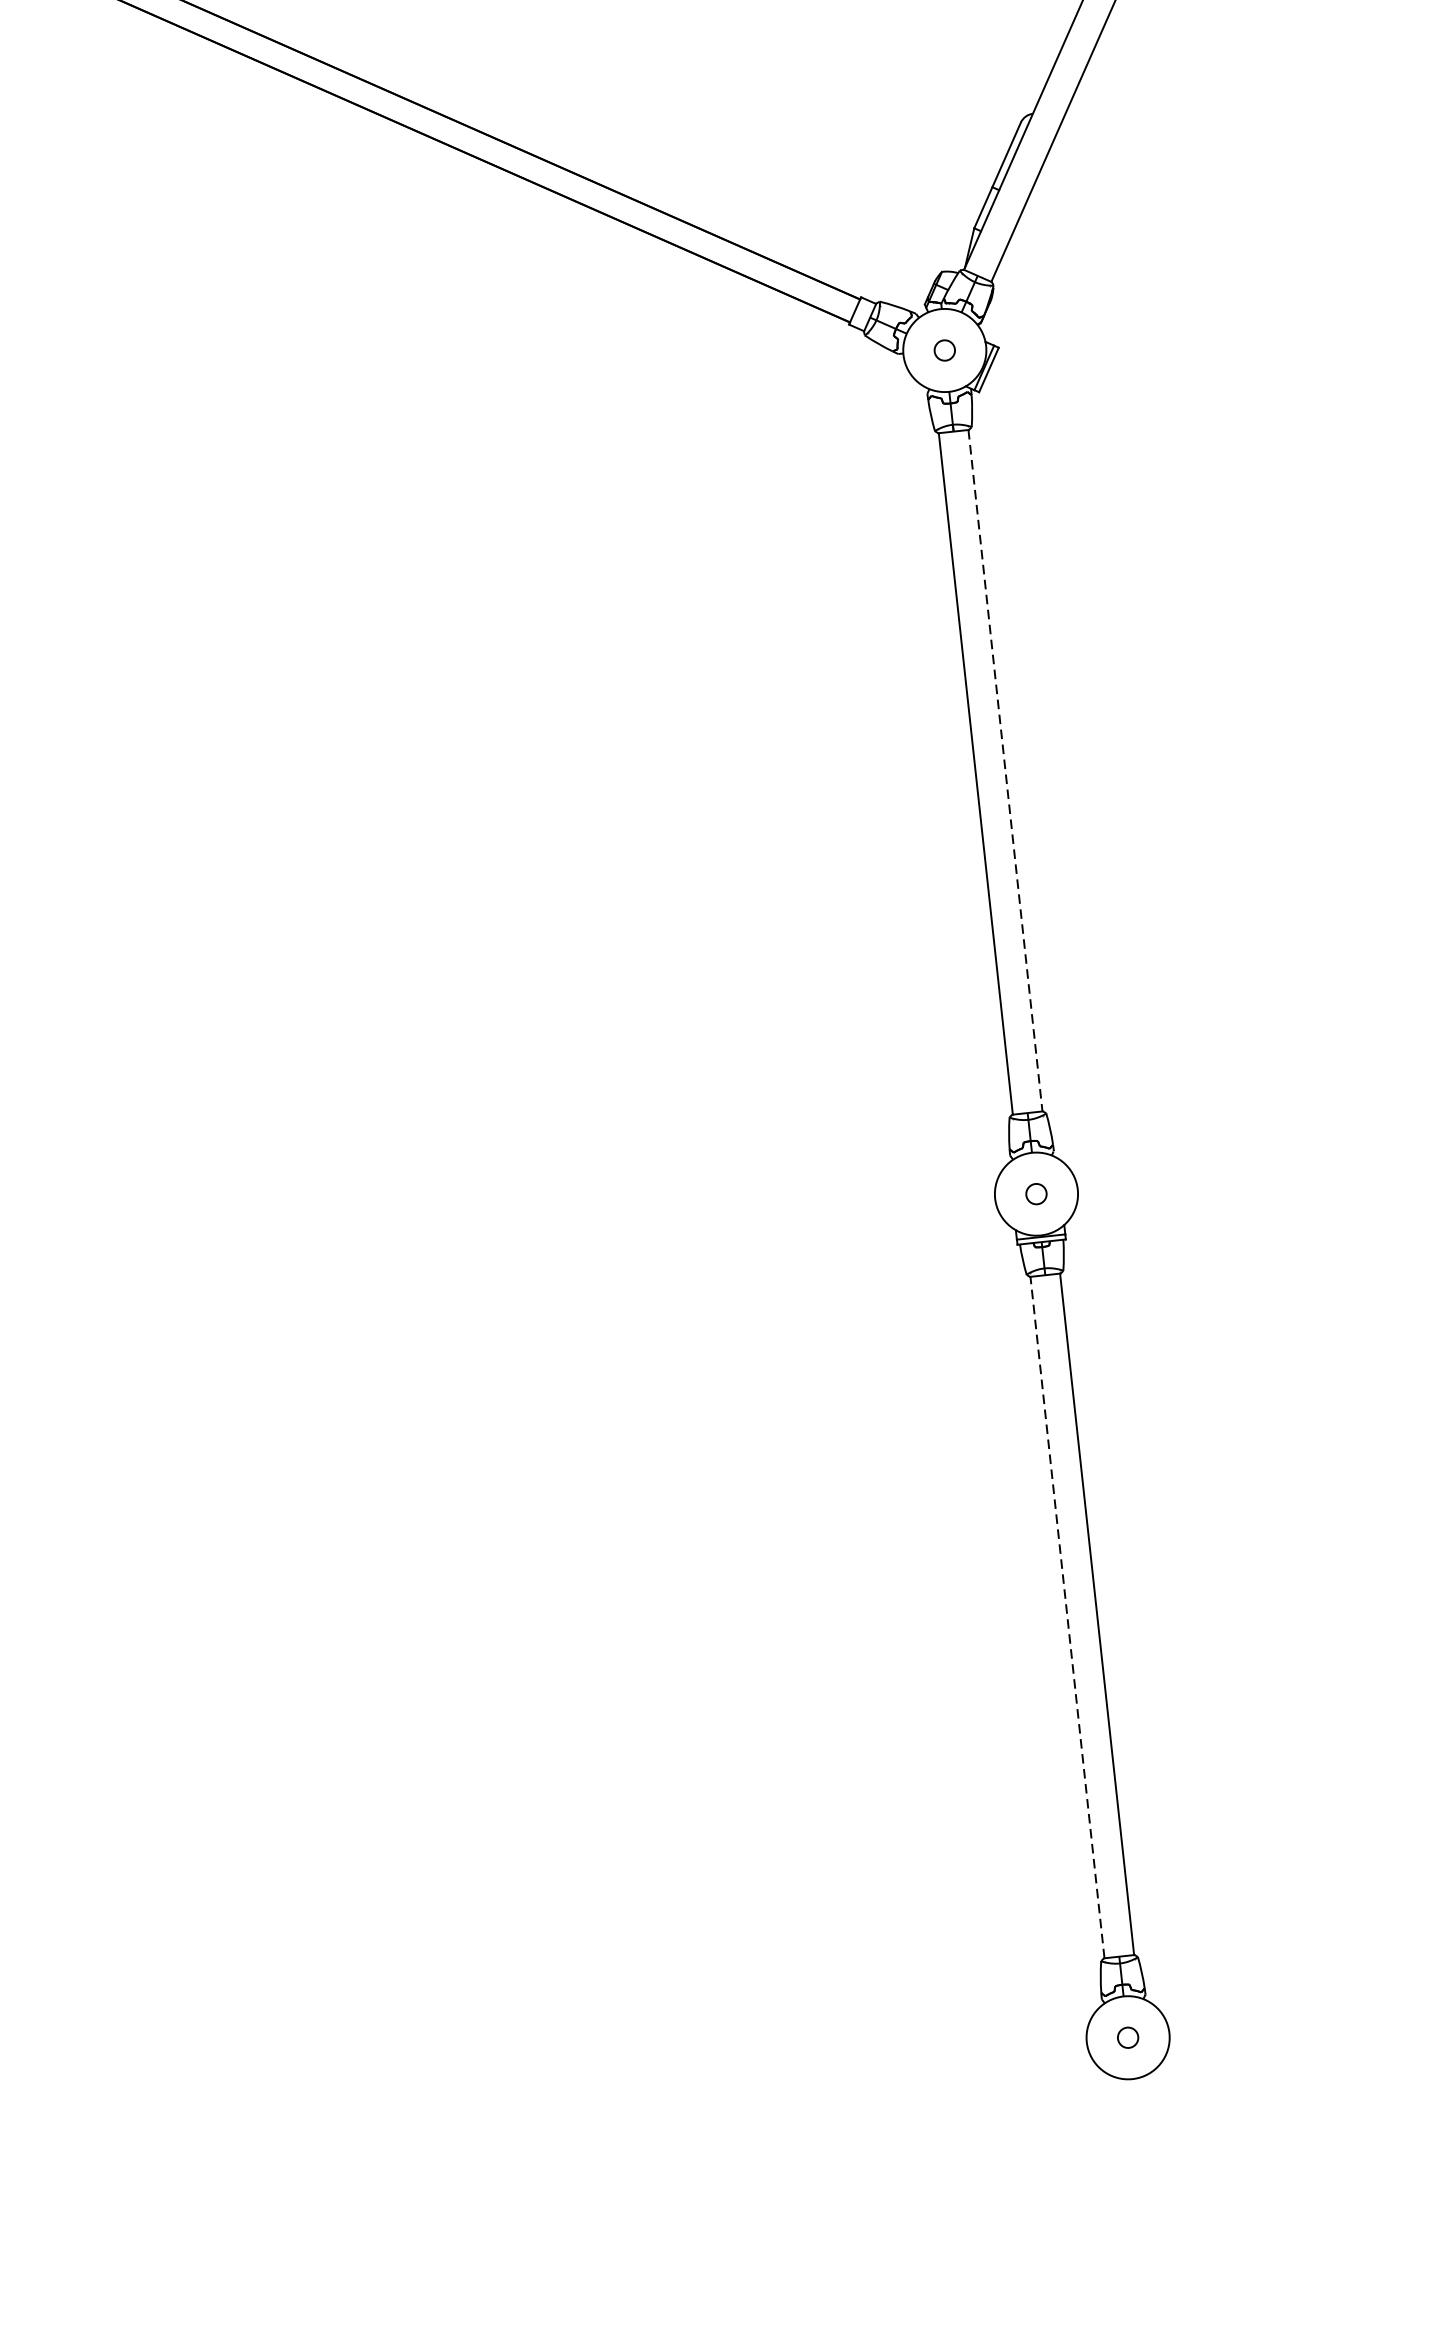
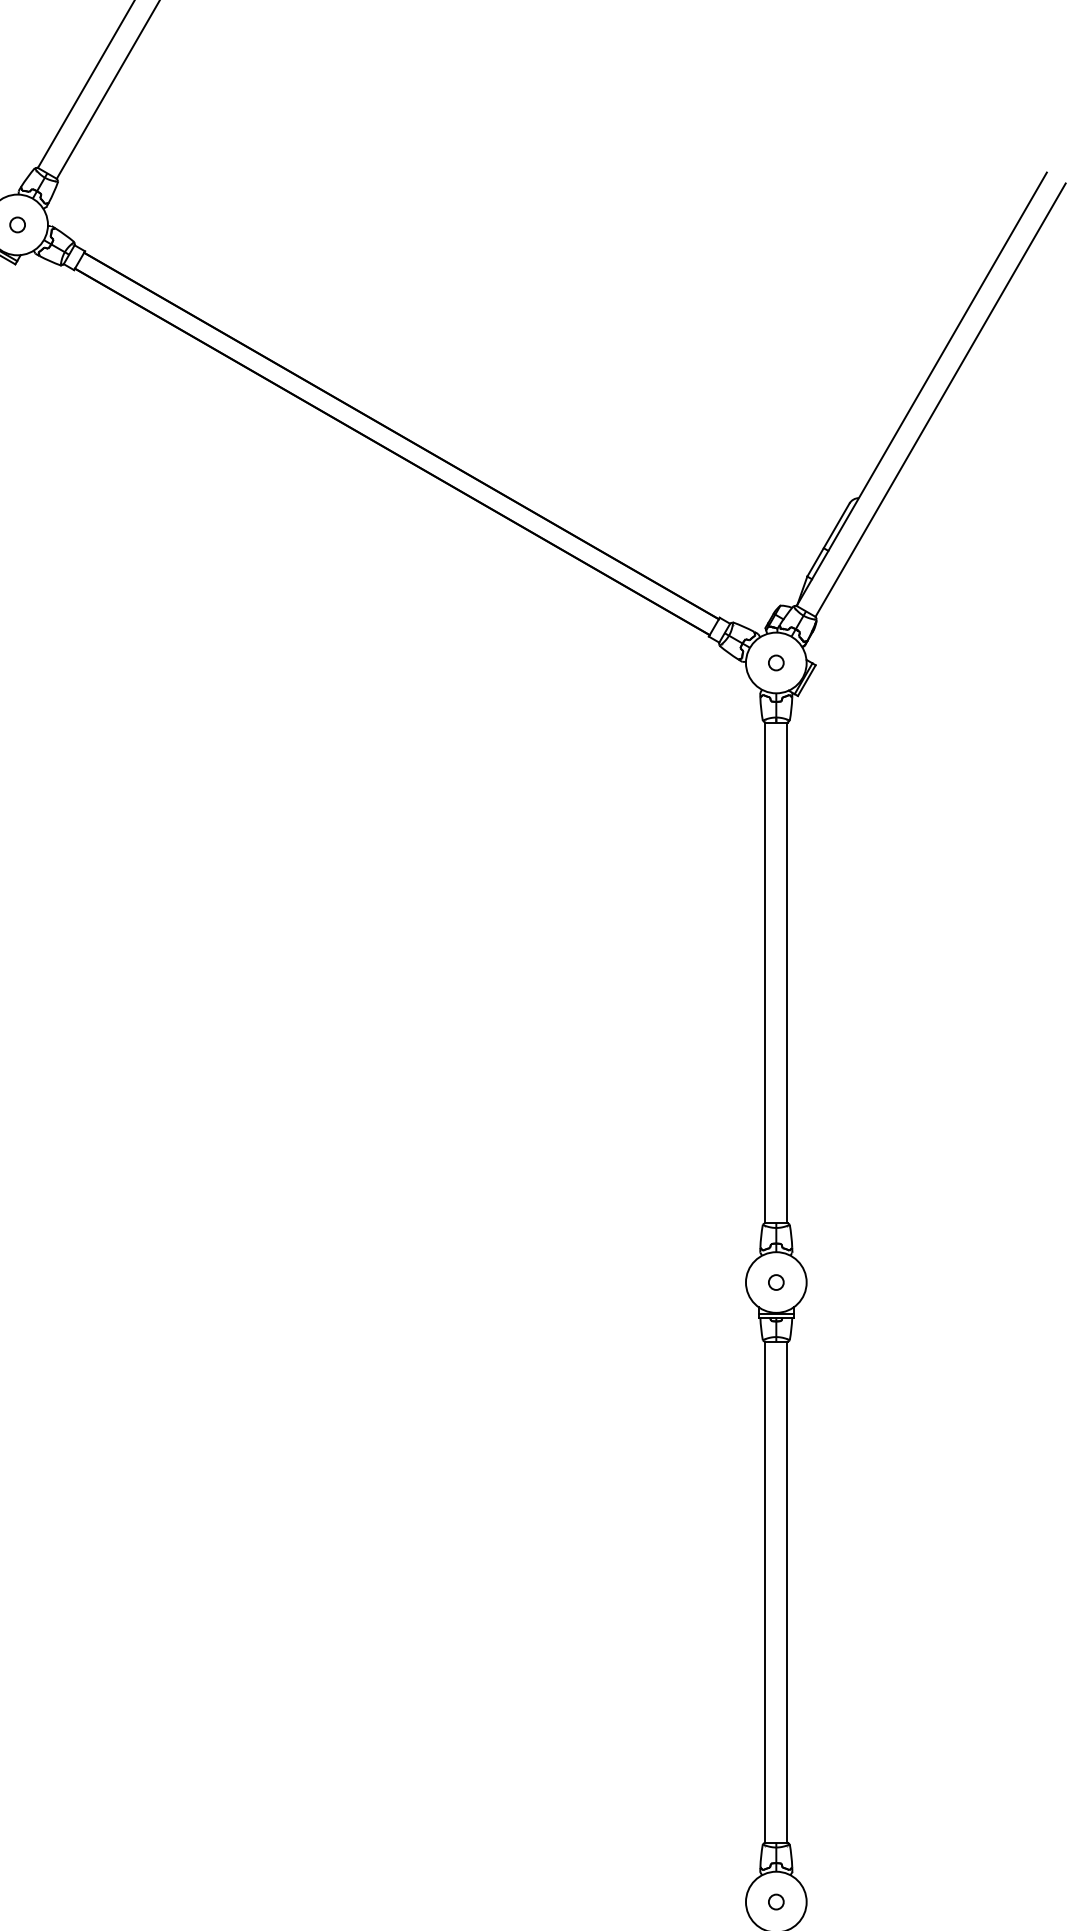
line: (1005, 771) -> (787, 973), dashed -> solid
line: (1067, 1616) -> (765, 1591), dashed -> solid

